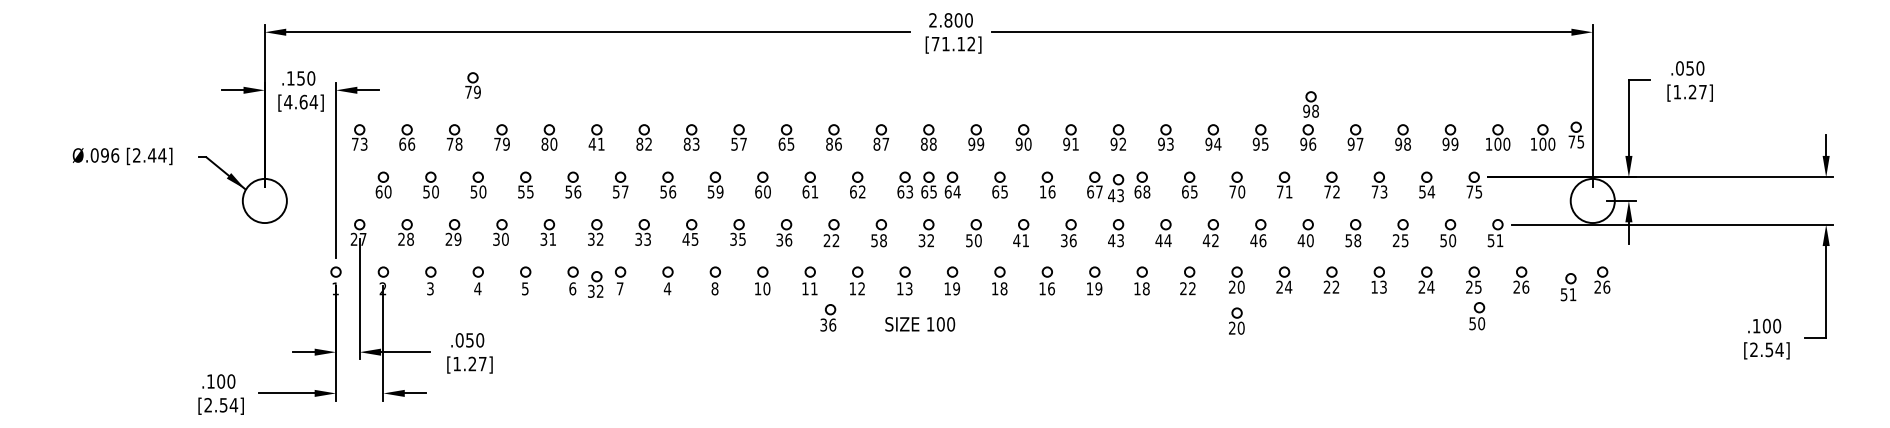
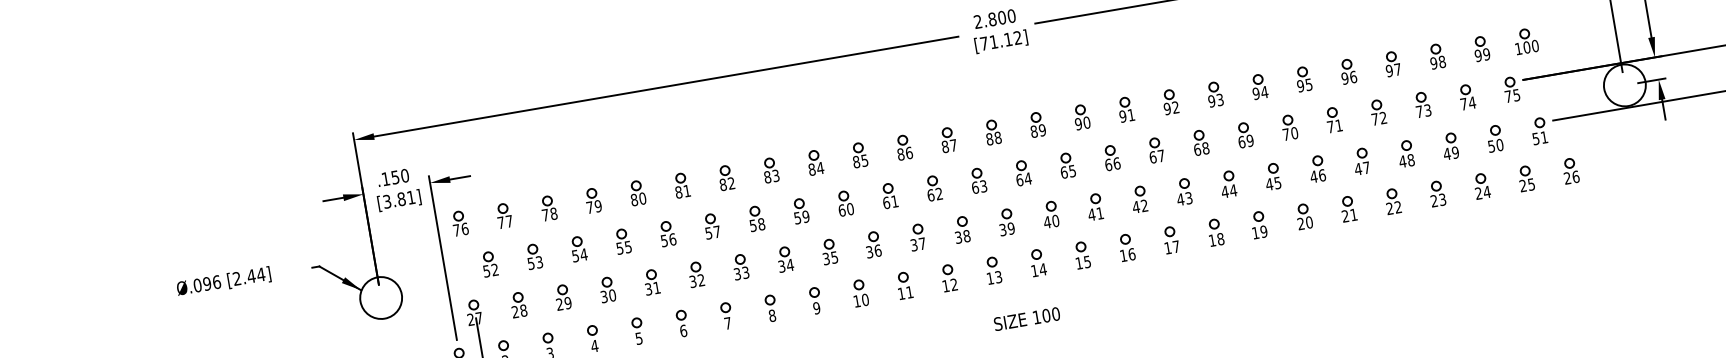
part: (472, 85) -> (557, 156), removed
text: (301, 101) -> (399, 198), [4.64] -> [3.81]
part: (1310, 104) -> (1345, 40), removed
part: (1576, 134) -> (1599, 25), removed
part: (1543, 137) -> (1568, 33), removed
text: (363, 143) -> (464, 228), 73 -> 76
text: (407, 143) -> (505, 221), 66 -> 77
text: (591, 143) -> (677, 191), 41 -> 81
text: (739, 143) -> (816, 168), 57 -> 84
text: (781, 143) -> (855, 161), 65 -> 85
text: (971, 144) -> (1033, 131), 99 -> 89
text: (122, 156) -> (223, 282), moved
part: (928, 184) -> (1000, 176), removed
part: (1116, 188) -> (1176, 149), removed
text: (383, 191) -> (490, 270), 60 -> 52
text: (435, 191) -> (539, 261), 50 -> 53
text: (482, 191) -> (583, 254), 50 -> 54
text: (672, 191) -> (761, 223), 56 -> 58
text: (1042, 191) -> (1107, 164), 16 -> 66
text: (1193, 191) -> (1249, 140), 65 -> 69
text: (1422, 191) -> (1463, 103), 54 -> 74
text: (690, 238) -> (785, 265), 45 -> 34
text: (831, 240) -> (918, 244), 22 -> 37
text: (874, 240) -> (958, 237), 58 -> 38
text: (930, 240) -> (1010, 228), 32 -> 39
text: (969, 240) -> (1047, 222), 50 -> 40
text: (1068, 240) -> (1140, 206), 36 -> 42
text: (1215, 240) -> (1277, 182), 42 -> 45
text: (1309, 240) -> (1365, 167), 40 -> 47
text: (1348, 240) -> (1402, 161), 58 -> 48
text: (1400, 240) -> (1451, 153), 25 -> 49
part: (1602, 279) -> (1646, 157), removed
part: (595, 284) -> (704, 323), removed
text: (1288, 286) -> (1353, 214), 24 -> 21
text: (1374, 286) -> (1434, 200), 13 -> 23
part: (1568, 287) -> (1616, 170), removed
text: (667, 288) -> (772, 315), 4 -> 8
text: (714, 288) -> (816, 308), 8 -> 9
text: (956, 288) -> (1042, 269), 19 -> 14
text: (1003, 288) -> (1086, 261), 18 -> 15
text: (1098, 288) -> (1175, 246), 19 -> 17
text: (1187, 288) -> (1259, 232), 22 -> 19
part: (1477, 316) -> (1535, 212), removed
part: (828, 317) -> (927, 316), removed
part: (1236, 320) -> (1310, 254), removed
text: (920, 324) -> (1027, 319), moved

